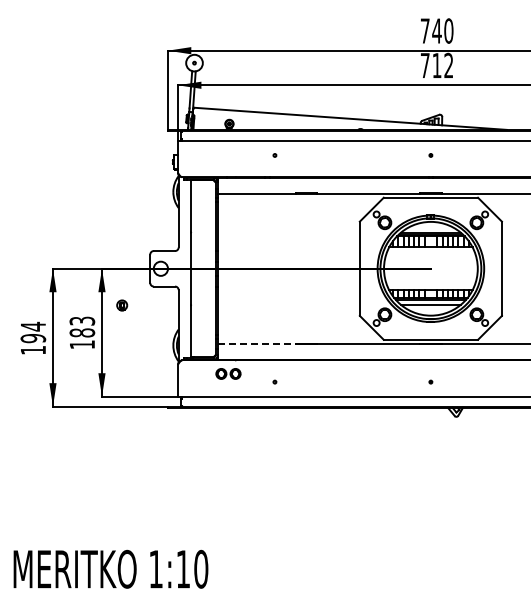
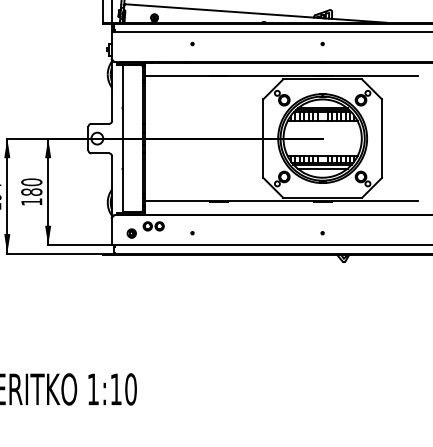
part: (122, 305) -> (132, 233), moved
text: (82, 320) -> (31, 181), 183 -> 180
line: (257, 343) -> (177, 200), dashed -> solid

